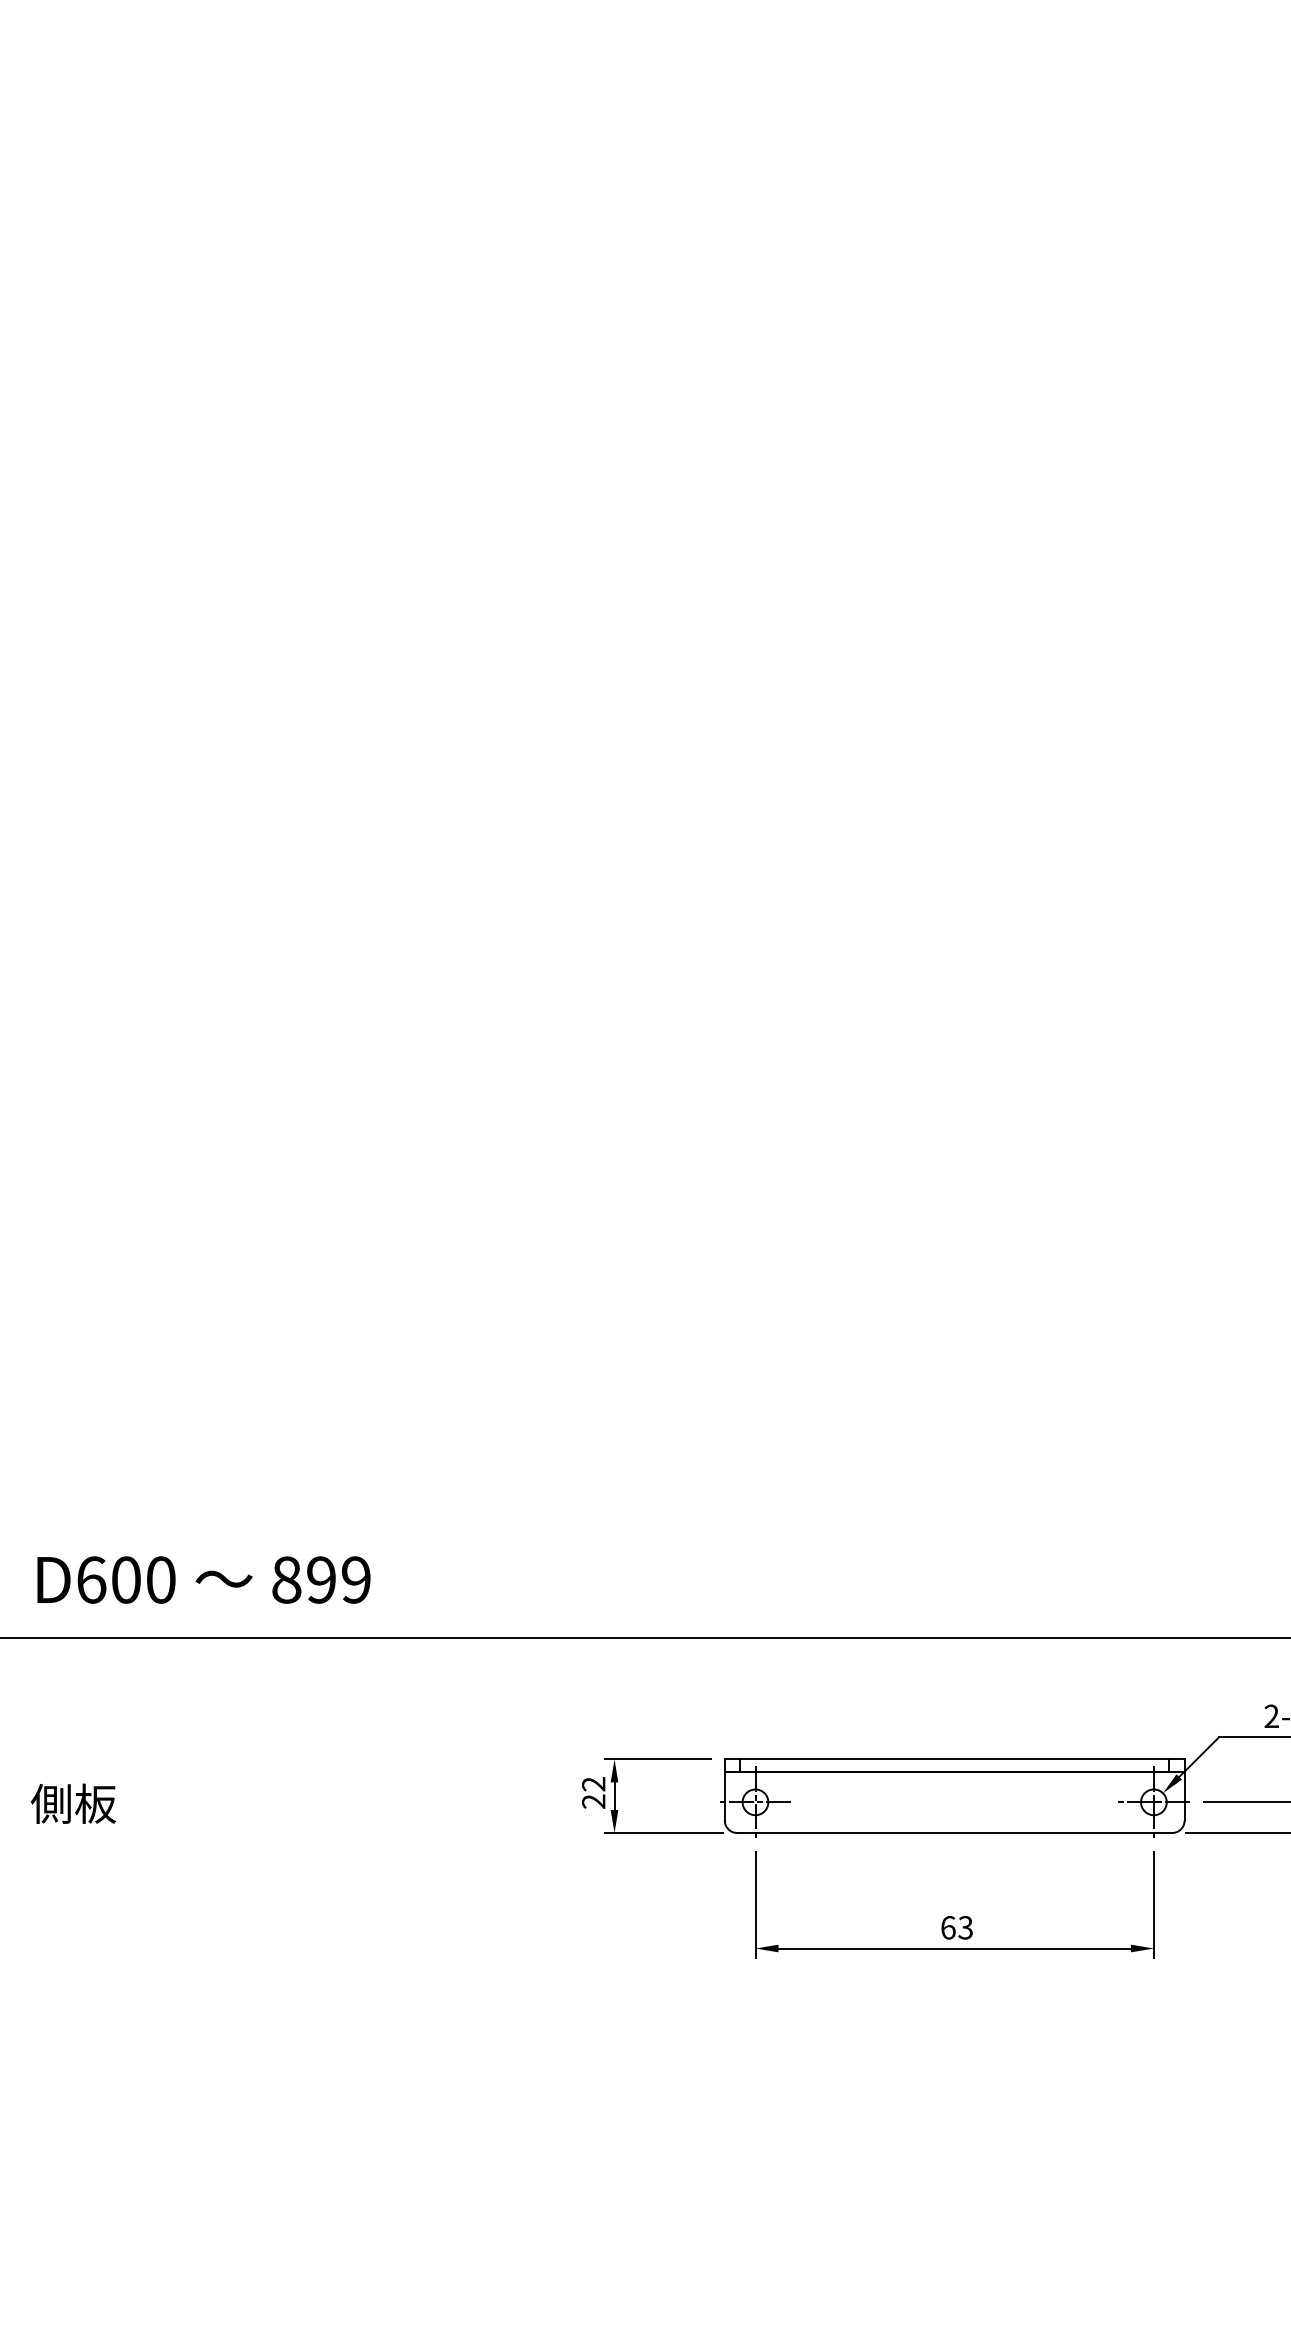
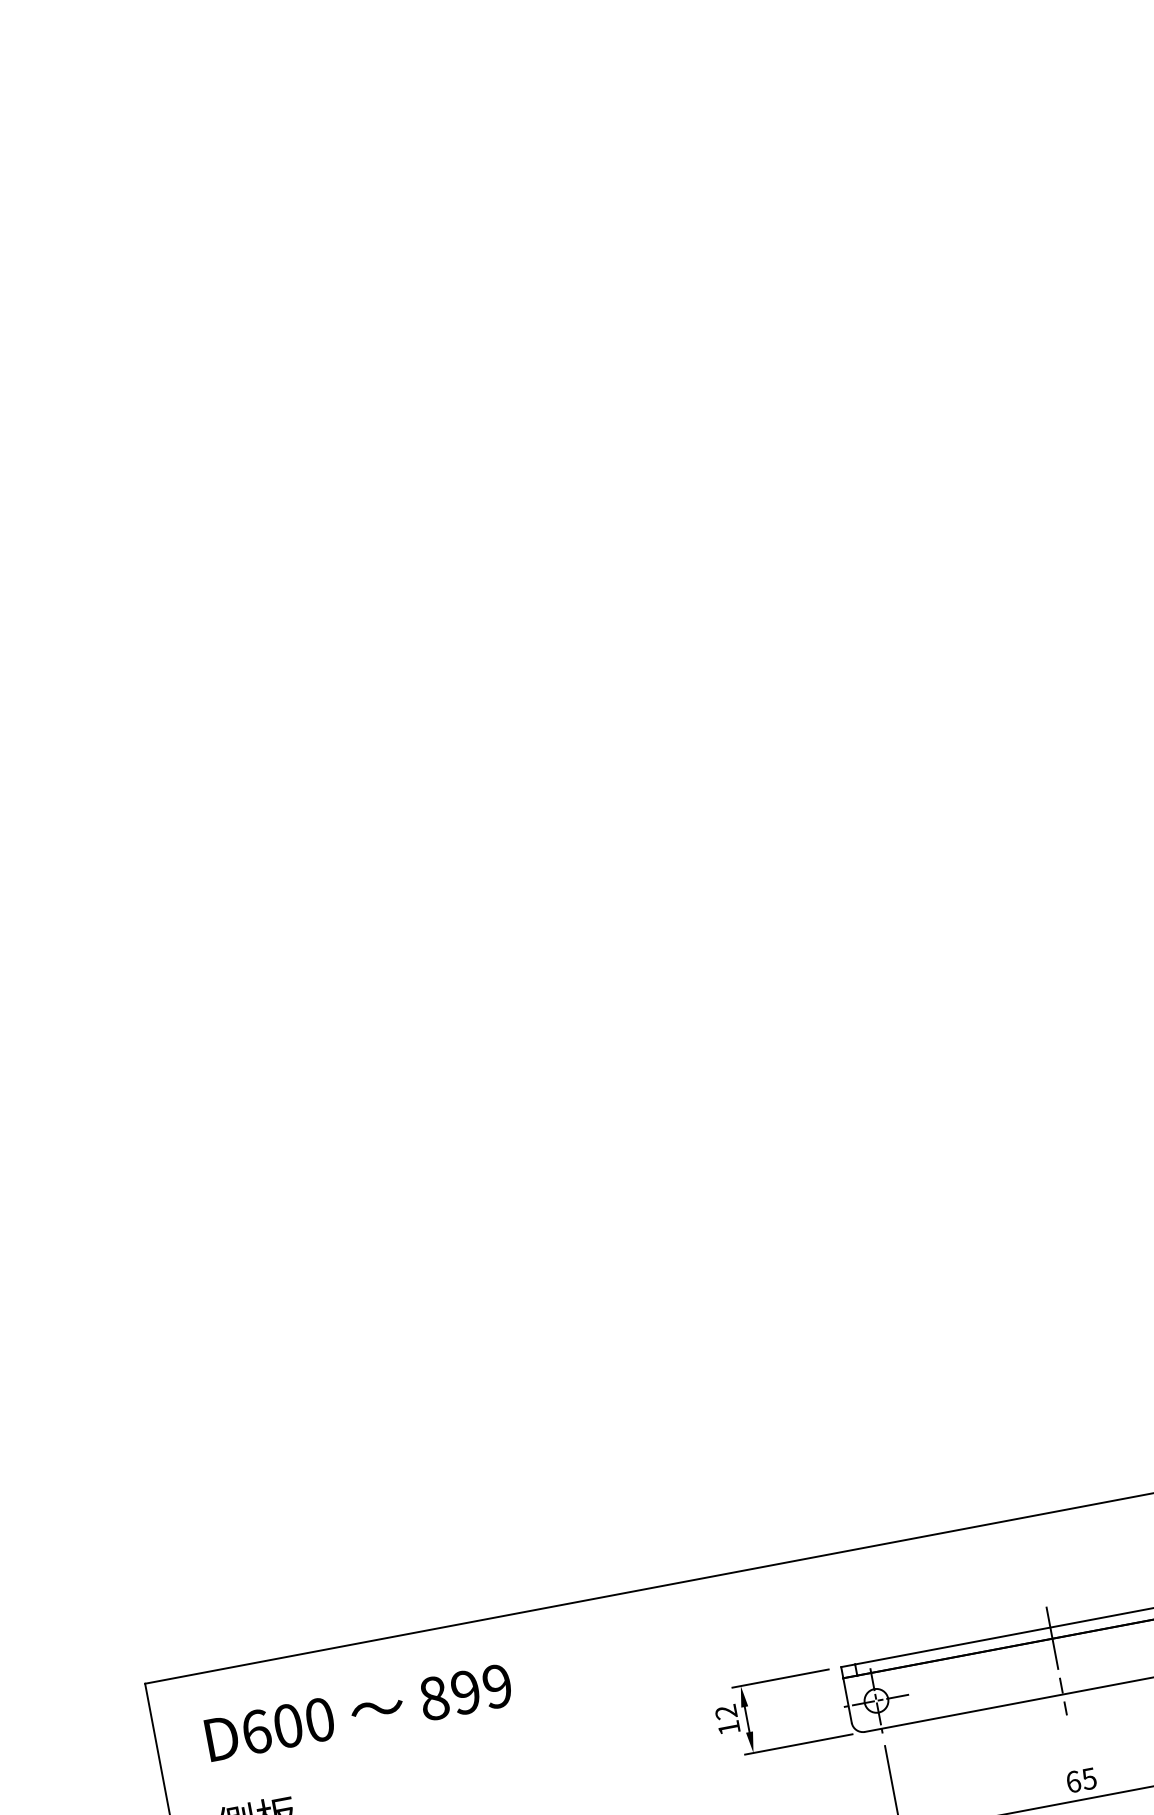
text: (203, 1579) -> (358, 1712), moved
line: (954, 1795) -> (1056, 1660), added
text: (593, 1801) -> (728, 1727), 22 -> 12
text: (965, 1927) -> (1089, 1778), 63 -> 65

